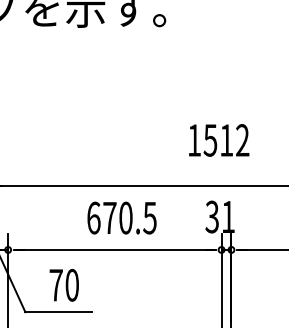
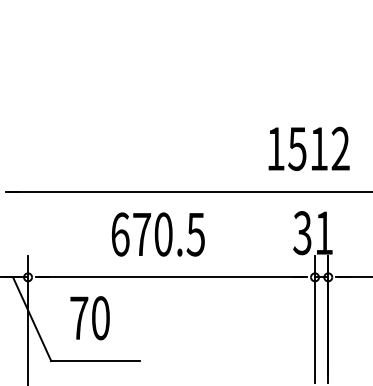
text: (219, 140) -> (309, 149), moved
text: (121, 217) -> (157, 233), moved
text: (63, 285) -> (89, 318), moved

